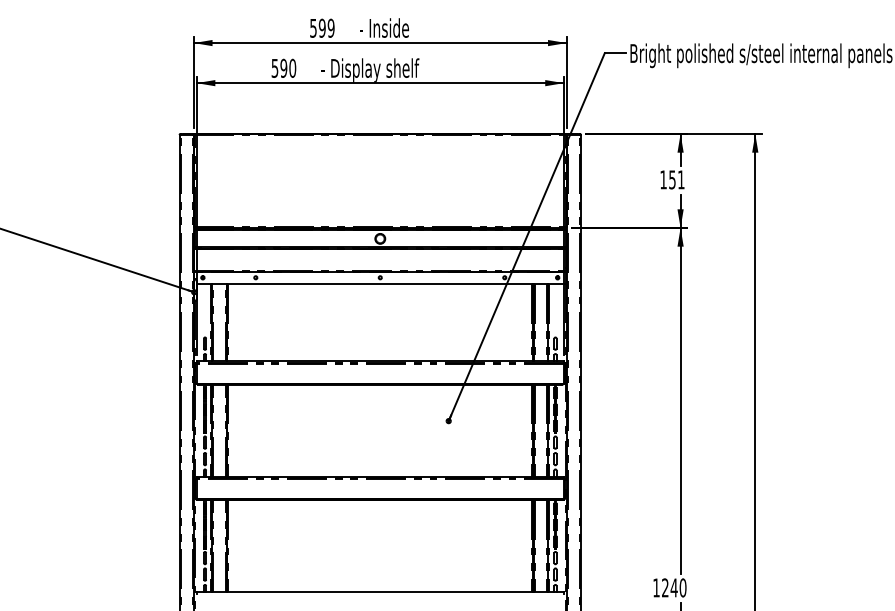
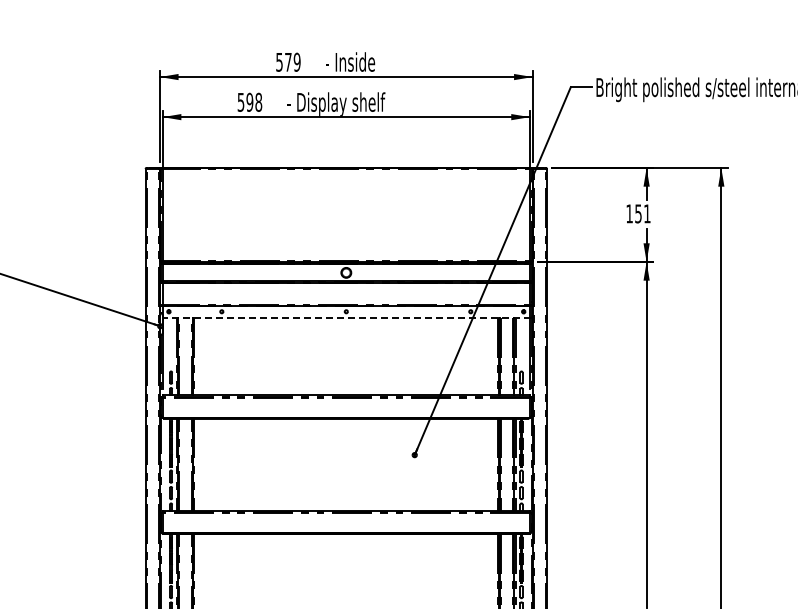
text: (321, 27) -> (287, 61), 599 -> 579
text: (292, 68) -> (258, 102), 590 -> 598
line: (380, 284) -> (346, 318), solid -> dashed

